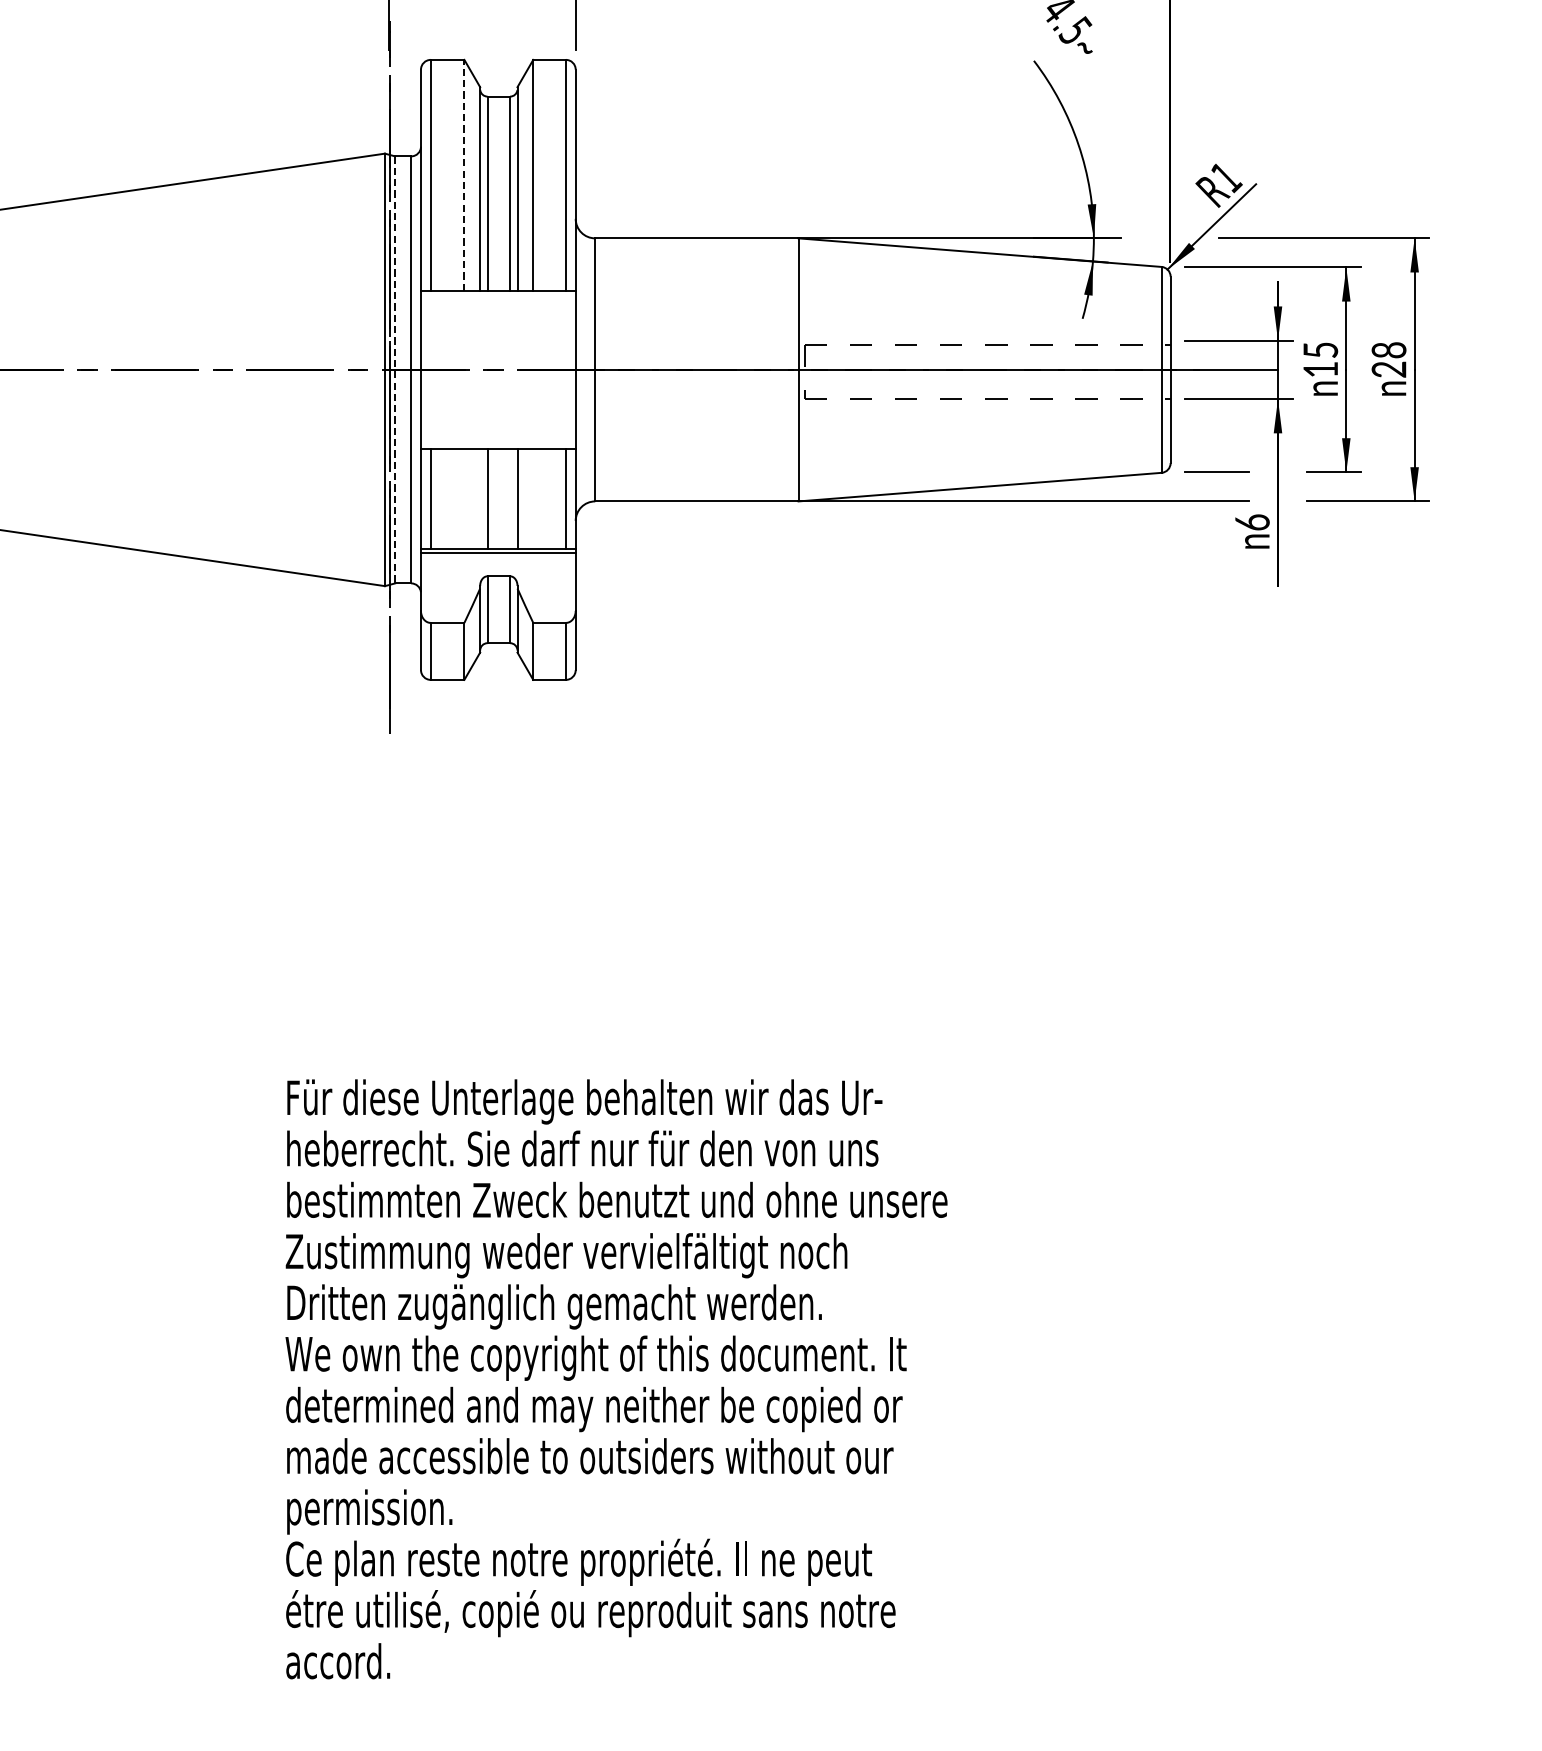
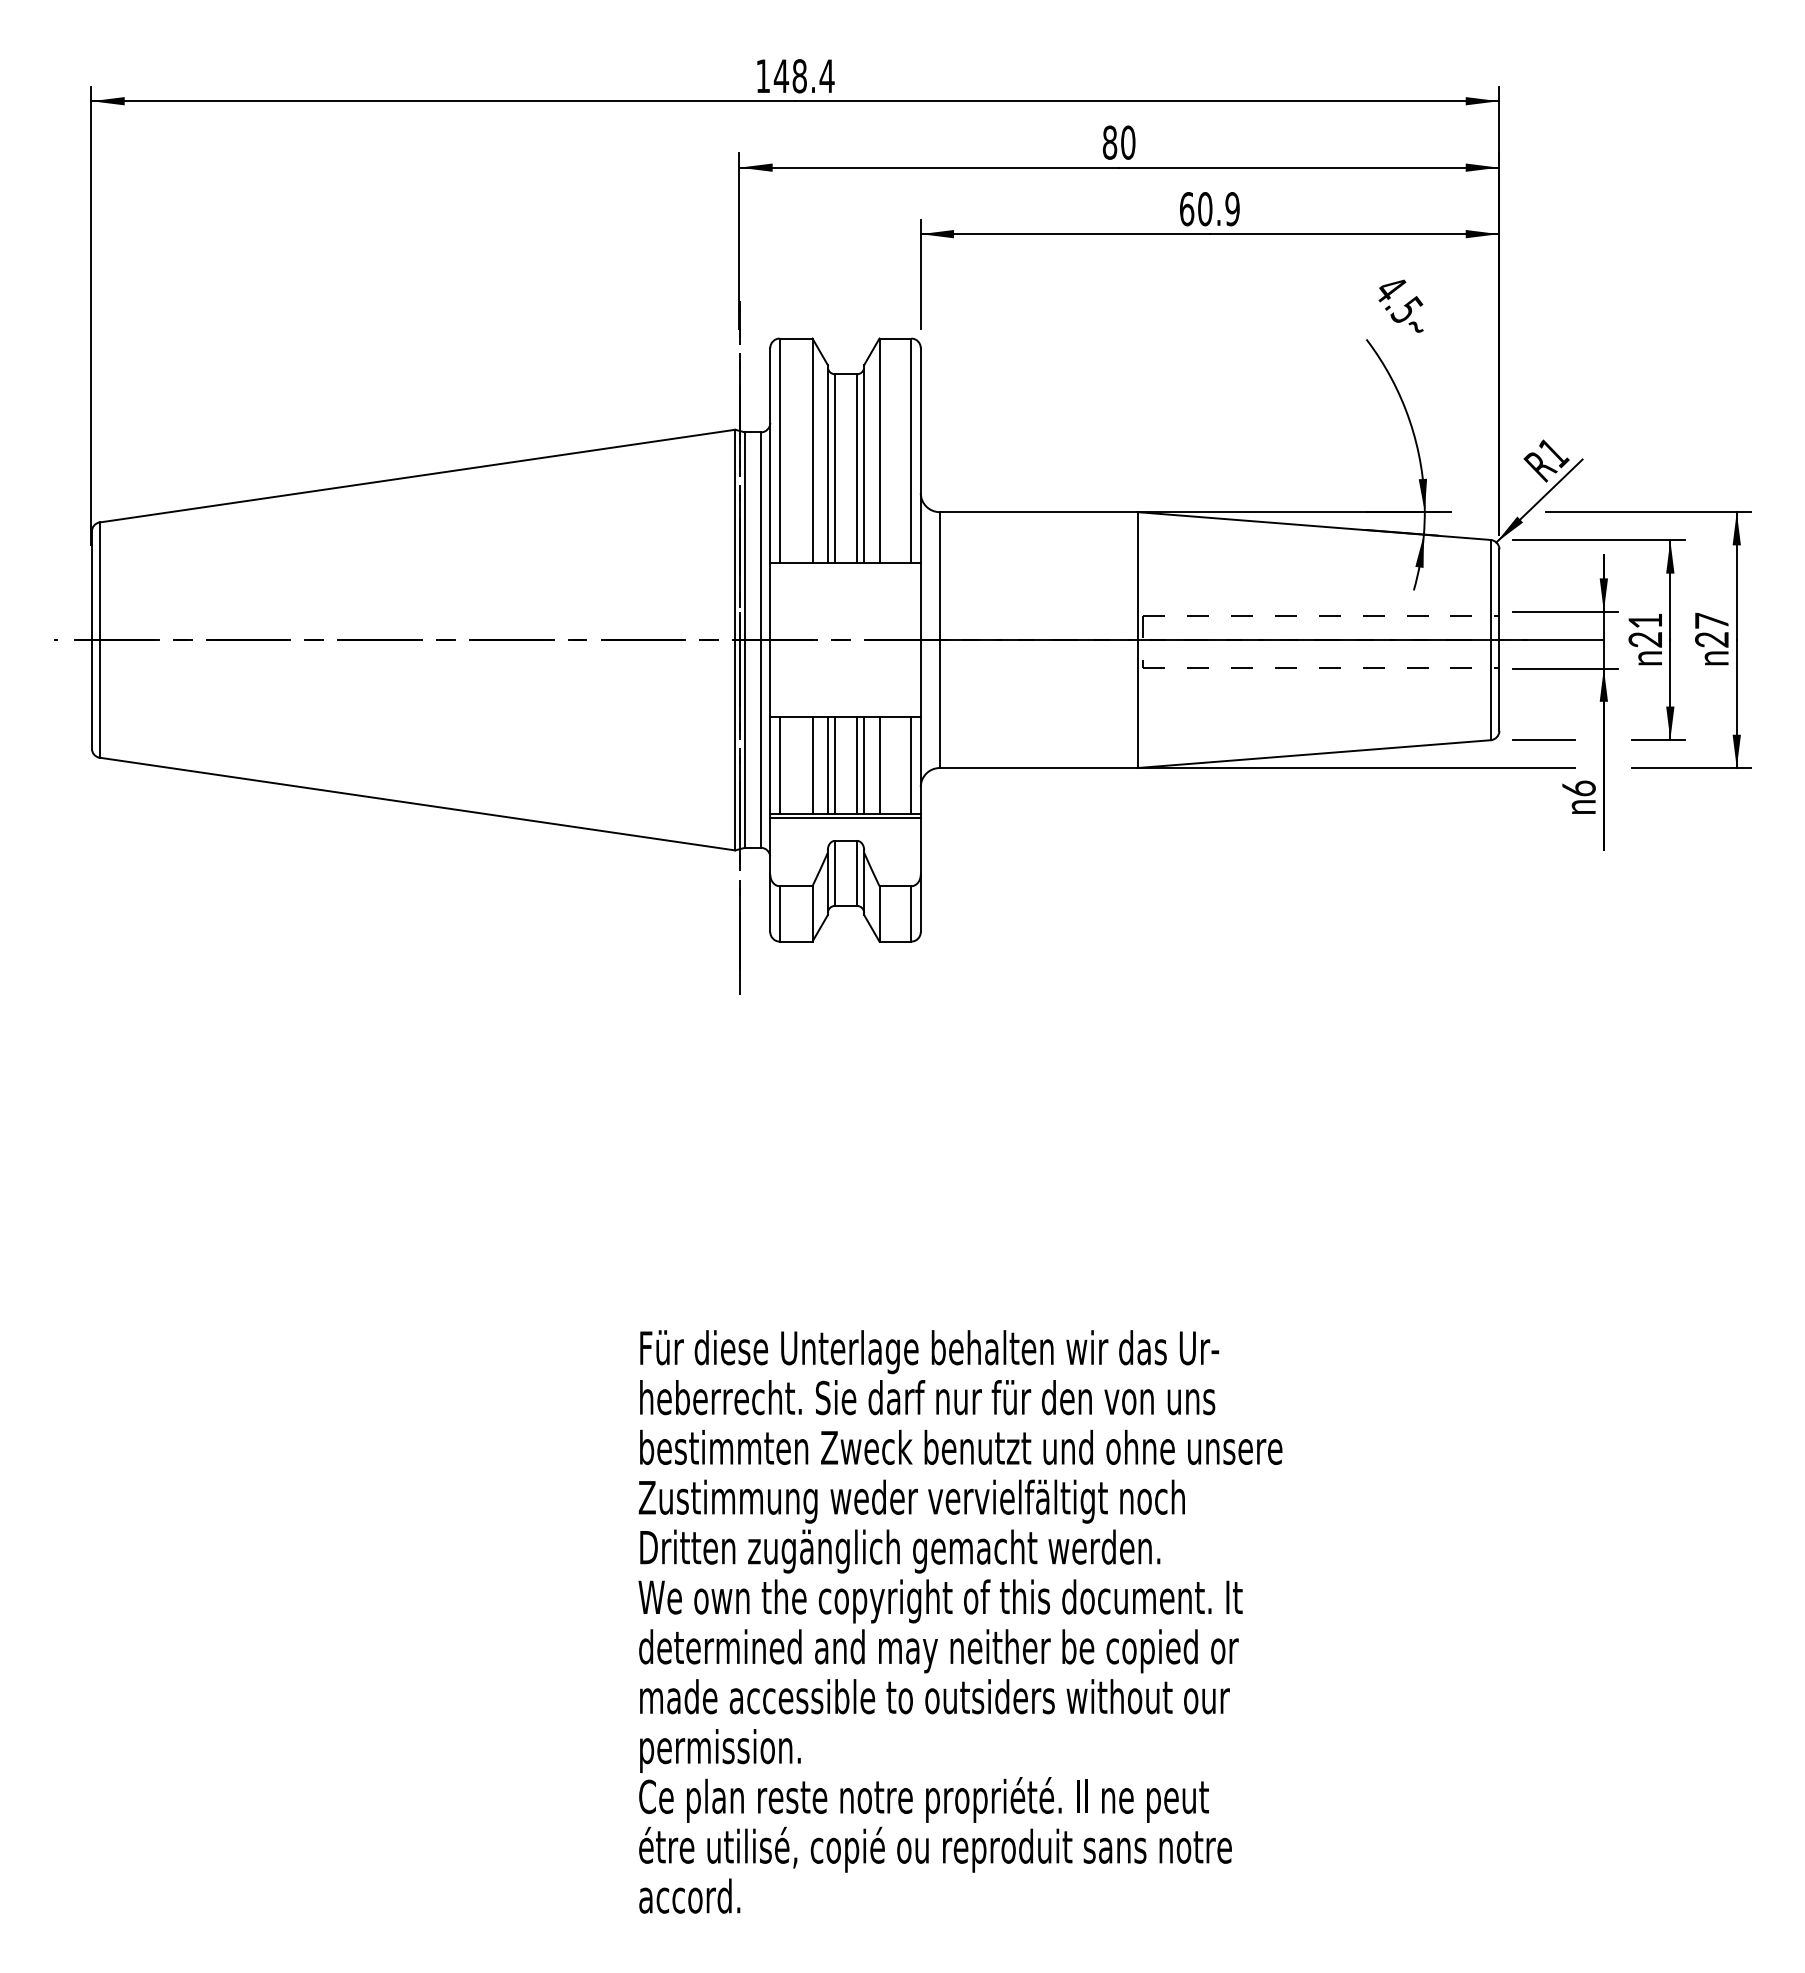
line: (464, 174) -> (812, 450), dashed -> solid
text: (1388, 349) -> (1711, 620), 28 -> 27
text: (1320, 360) -> (1645, 630), 15 -> 21
line: (395, 370) -> (745, 640), dashed -> solid
line: (464, 498) -> (812, 765), added
line: (479, 498) -> (827, 765), added
line: (510, 498) -> (857, 765), added
line: (533, 498) -> (879, 765), added

